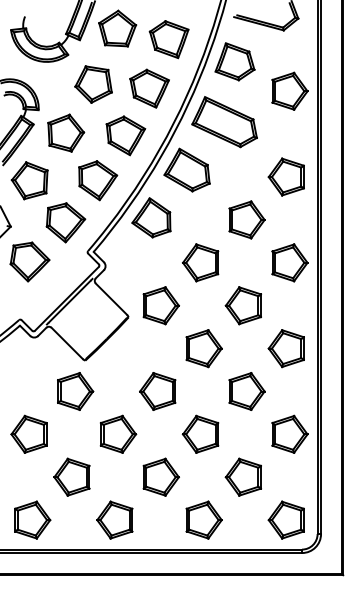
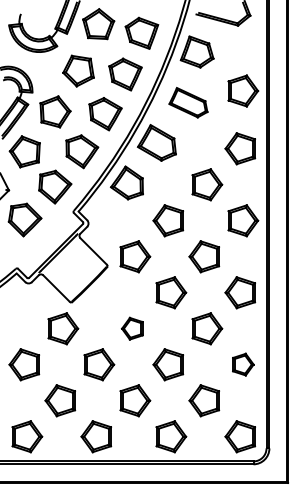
part: (289, 90) -> (242, 90), moved
part: (224, 122) -> (188, 102), size x0.7
part: (157, 391) -> (132, 328), size x0.7
part: (289, 433) -> (242, 363), size x0.7

